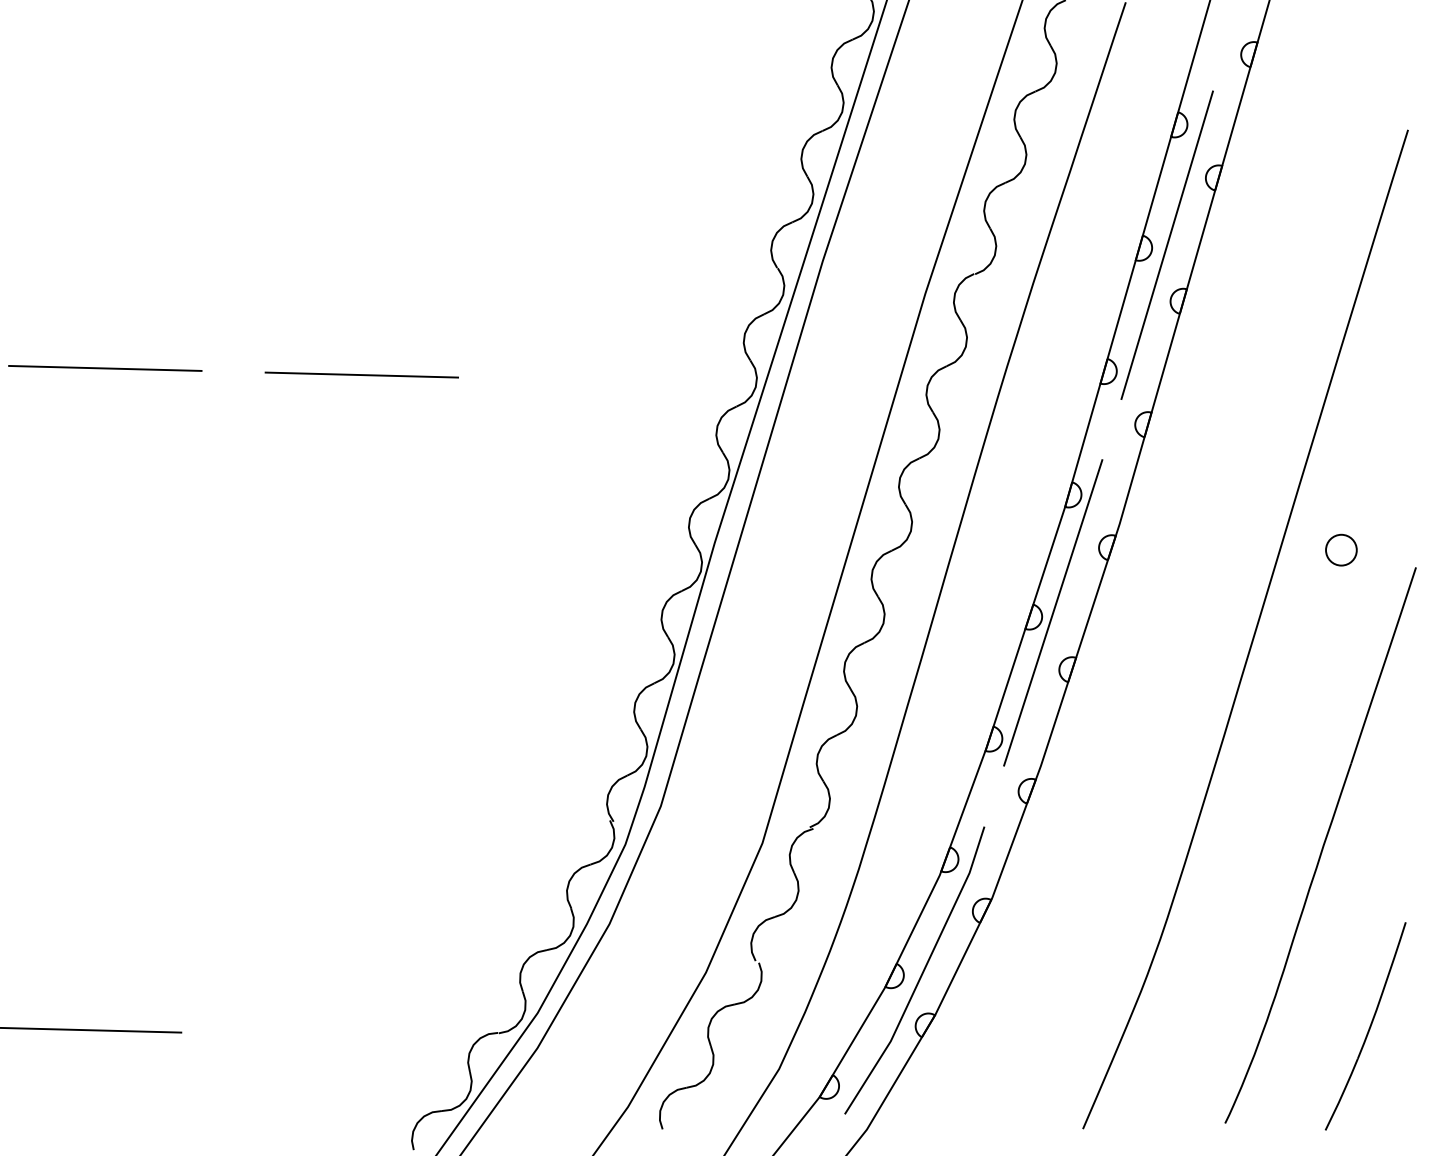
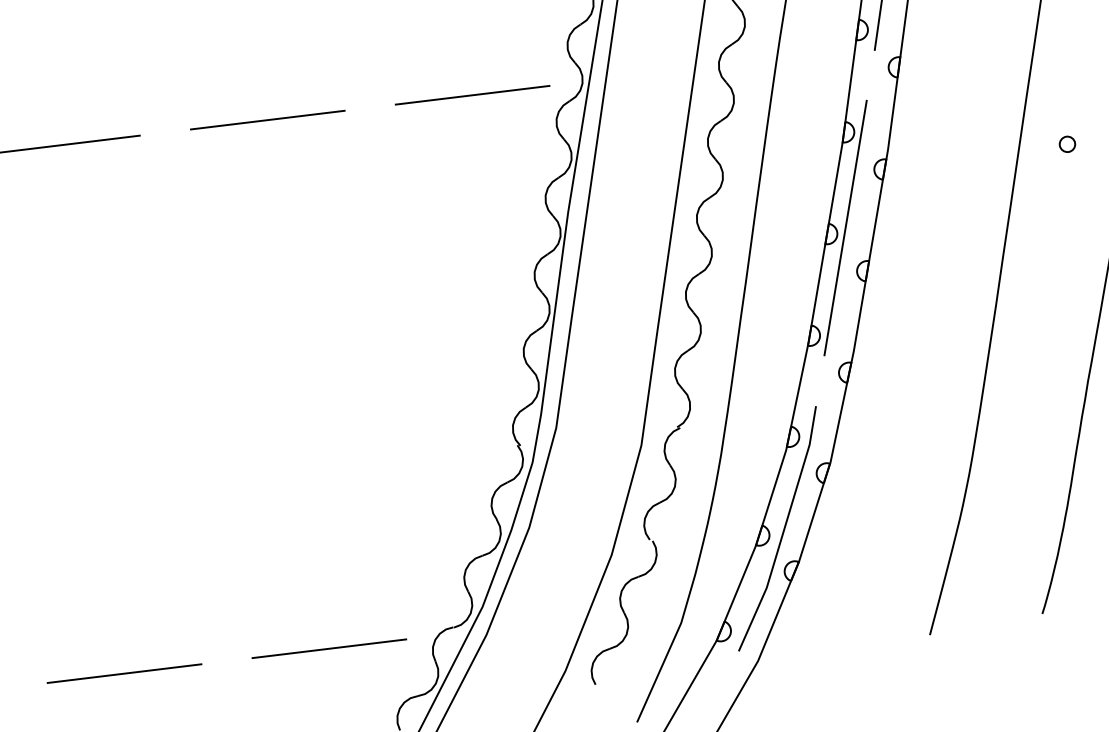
line: (618, 381) -> (472, 95), added
circle: (1341, 549) -> (1067, 143), size x0.62
line: (341, 1036) -> (329, 648), added

